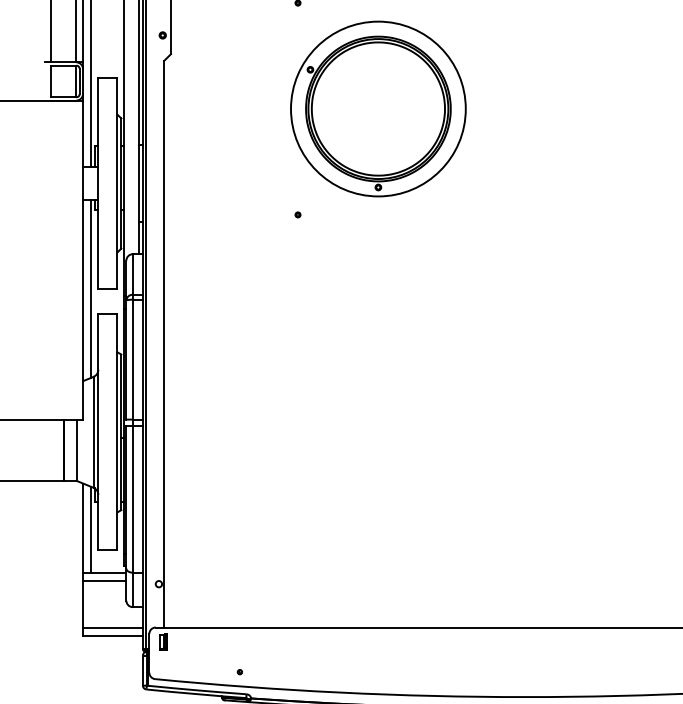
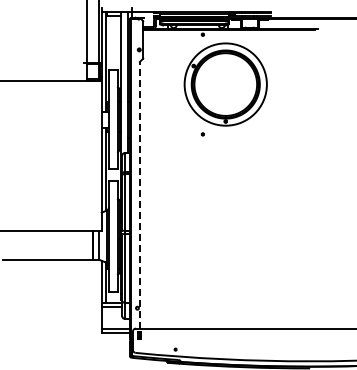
part: (377, 108) -> (225, 84), moved
line: (163, 342) -> (139, 194), solid -> dashed

